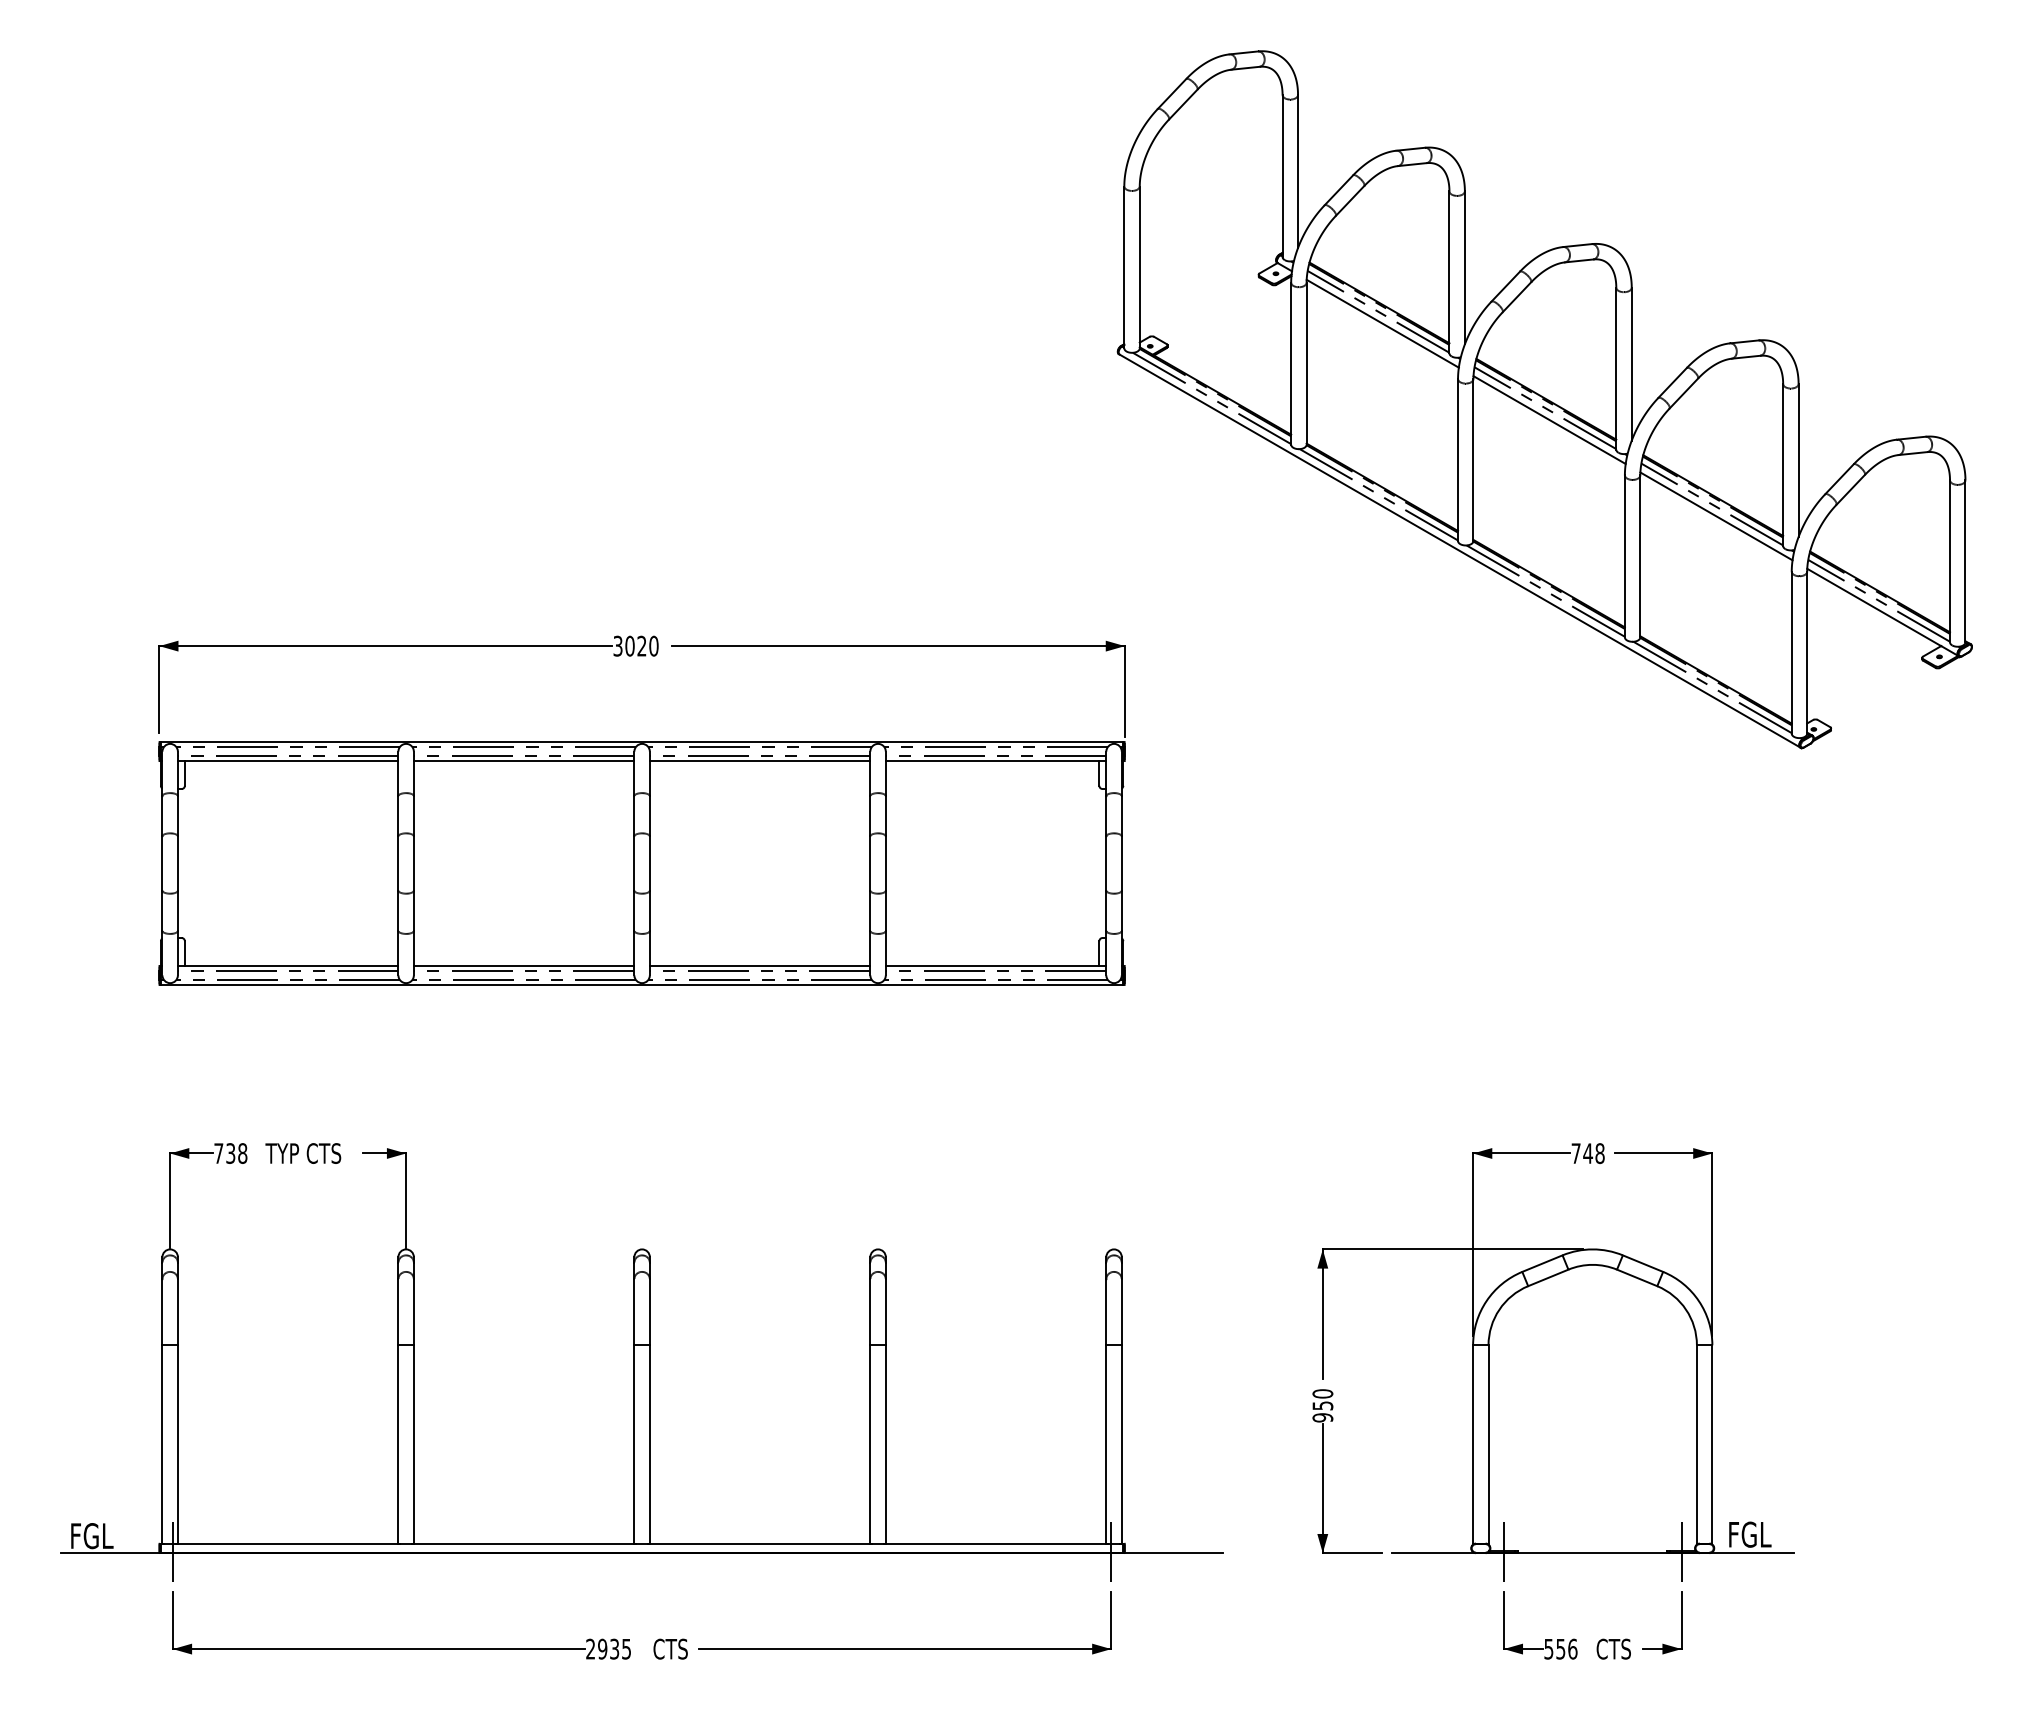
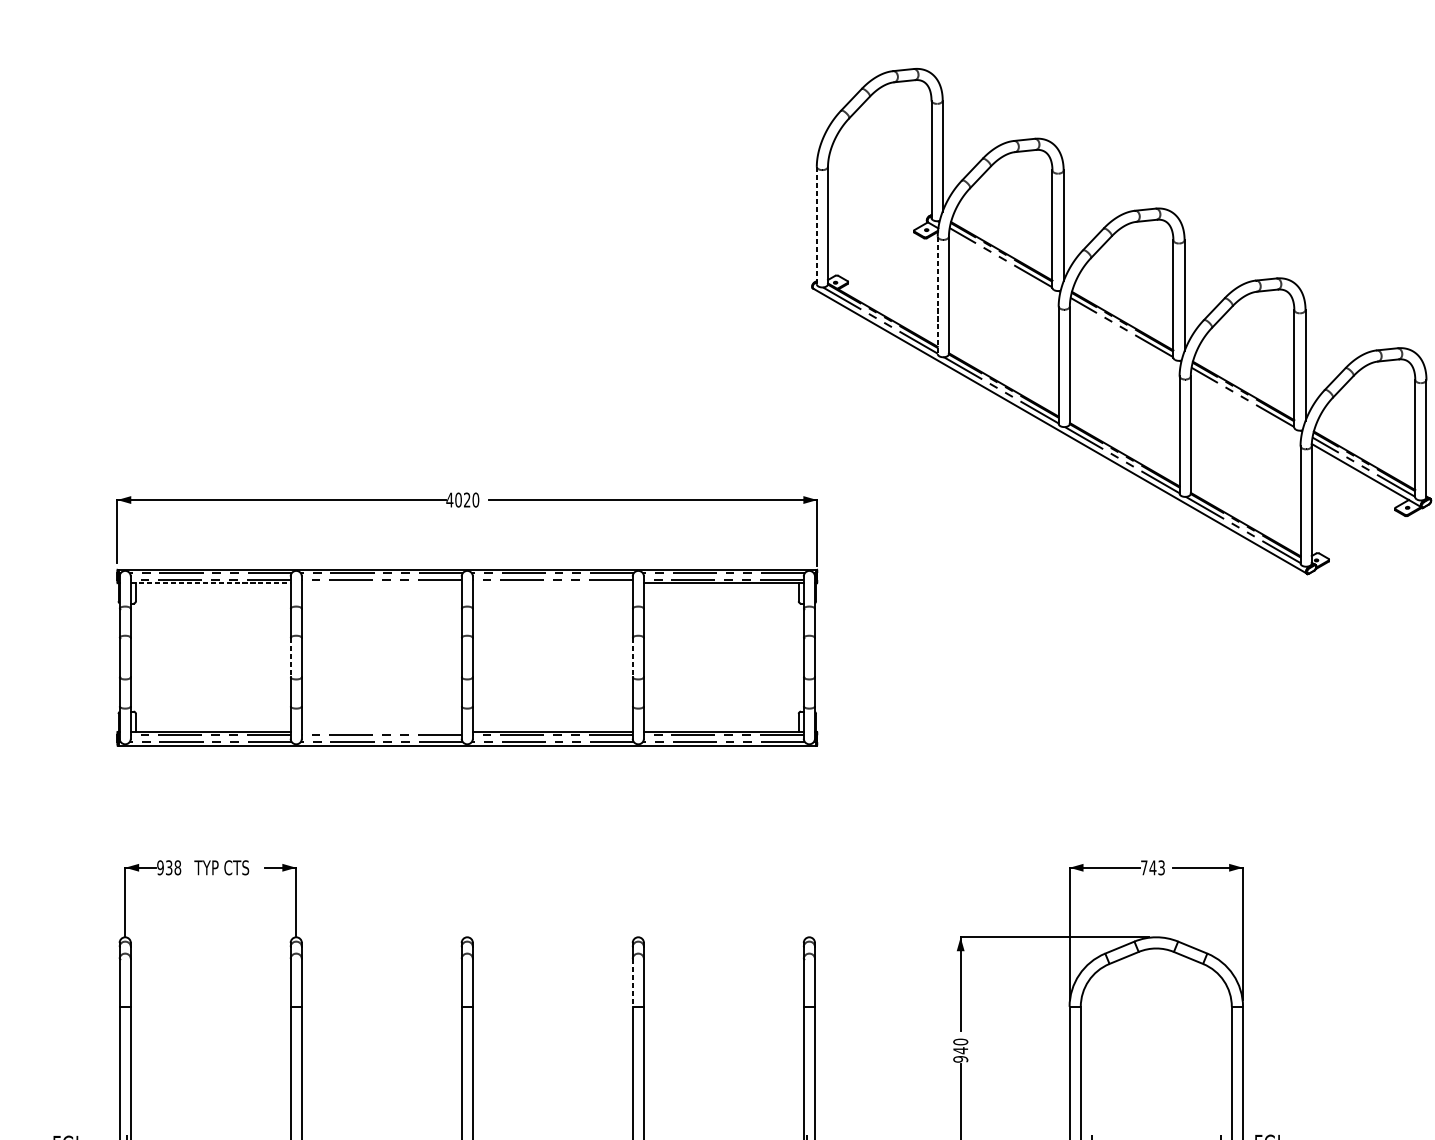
line: (1124, 267) -> (816, 225), solid -> dashed
line: (1382, 323) -> (1003, 266), removed
line: (1291, 363) -> (937, 295), solid -> dashed
line: (1549, 420) -> (1124, 336), removed
line: (1716, 516) -> (1246, 406), removed
text: (617, 645) -> (449, 499), 3020 -> 4020
line: (288, 761) -> (211, 583), solid -> dashed
line: (523, 761) -> (381, 583), removed
line: (759, 761) -> (552, 583), removed
line: (398, 864) -> (290, 658), solid -> dashed
line: (870, 864) -> (632, 658), solid -> dashed
line: (523, 965) -> (381, 731), removed
text: (218, 1153) -> (160, 867), 738 -> 938
text: (1599, 1153) -> (1161, 867), 748 -> 743
line: (870, 1312) -> (632, 983), solid -> dashed
text: (1322, 1405) -> (960, 1050), 950 -> 940

